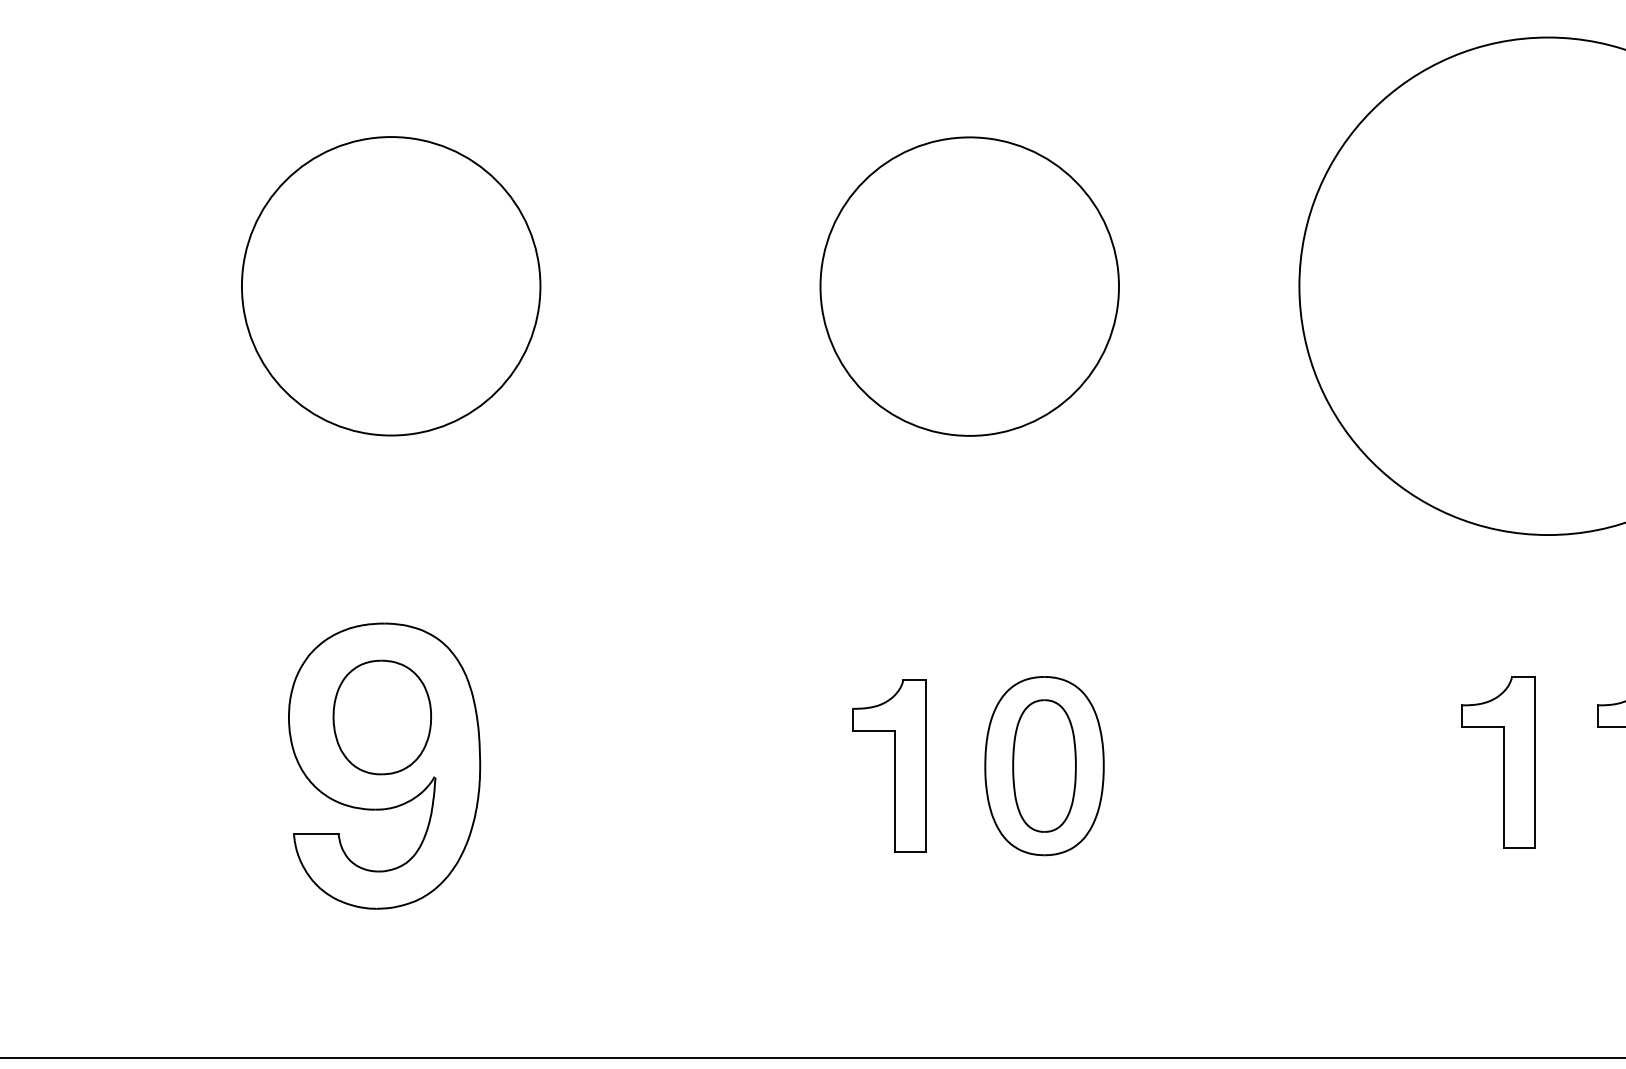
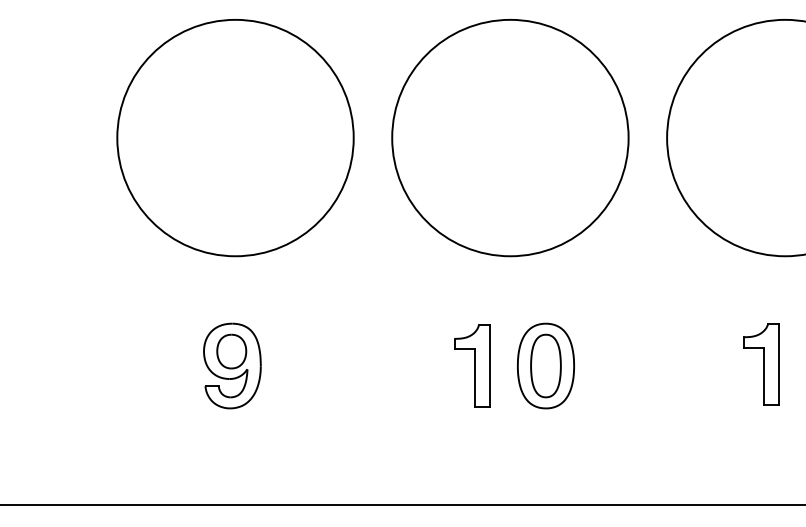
circle: (391, 285) -> (235, 137), size x1.67
circle: (969, 287) -> (510, 138), size x1.67
part: (384, 764) -> (232, 365), size x0.62

